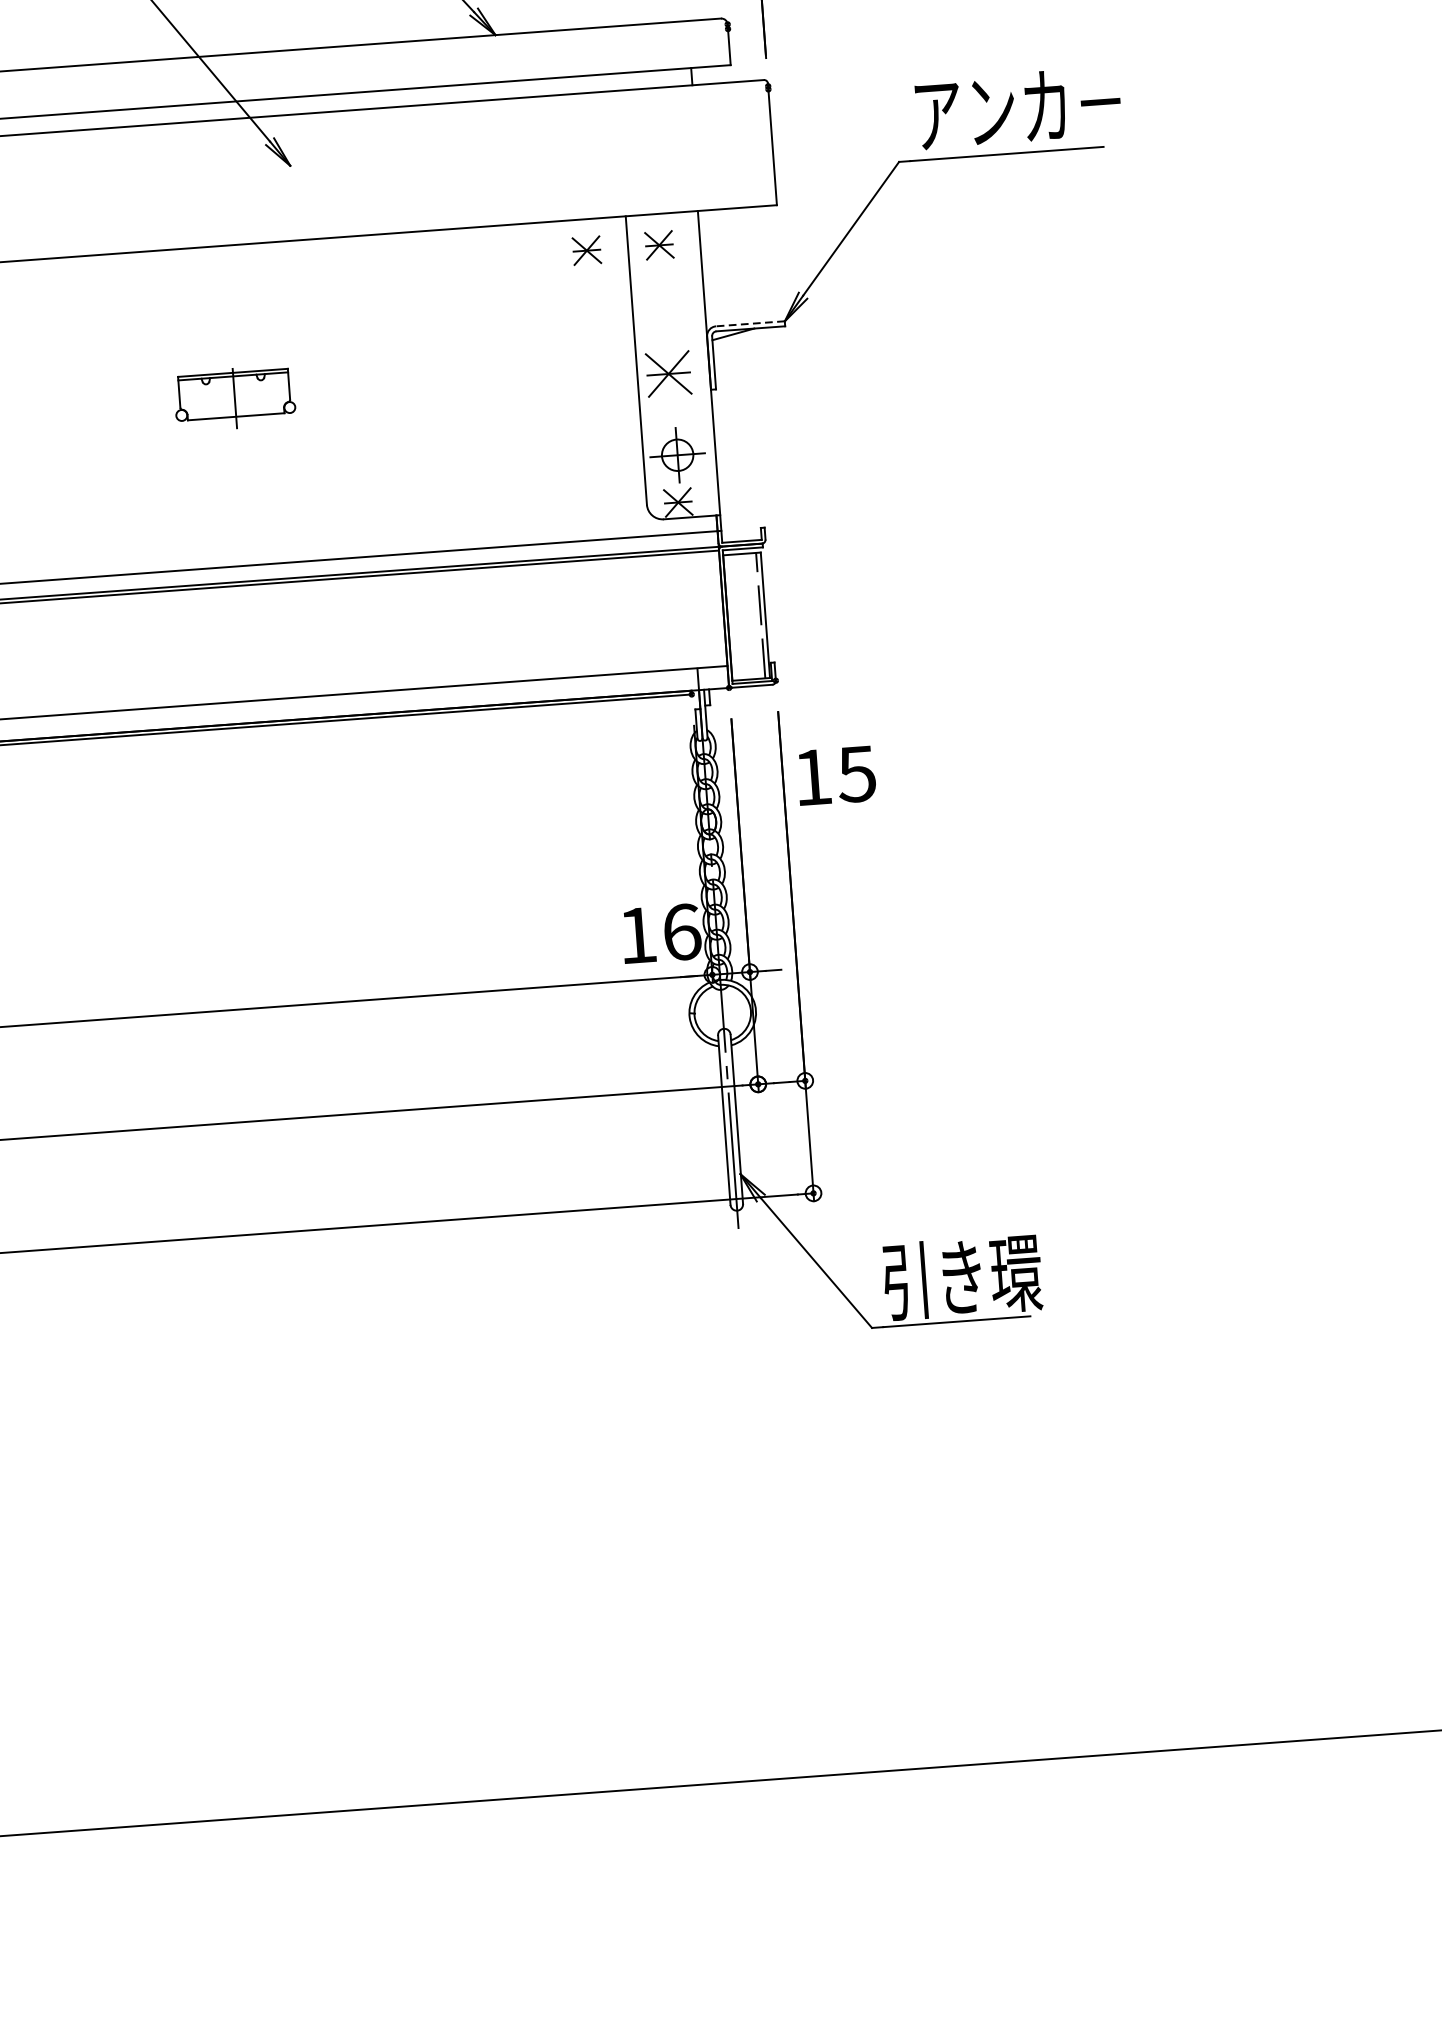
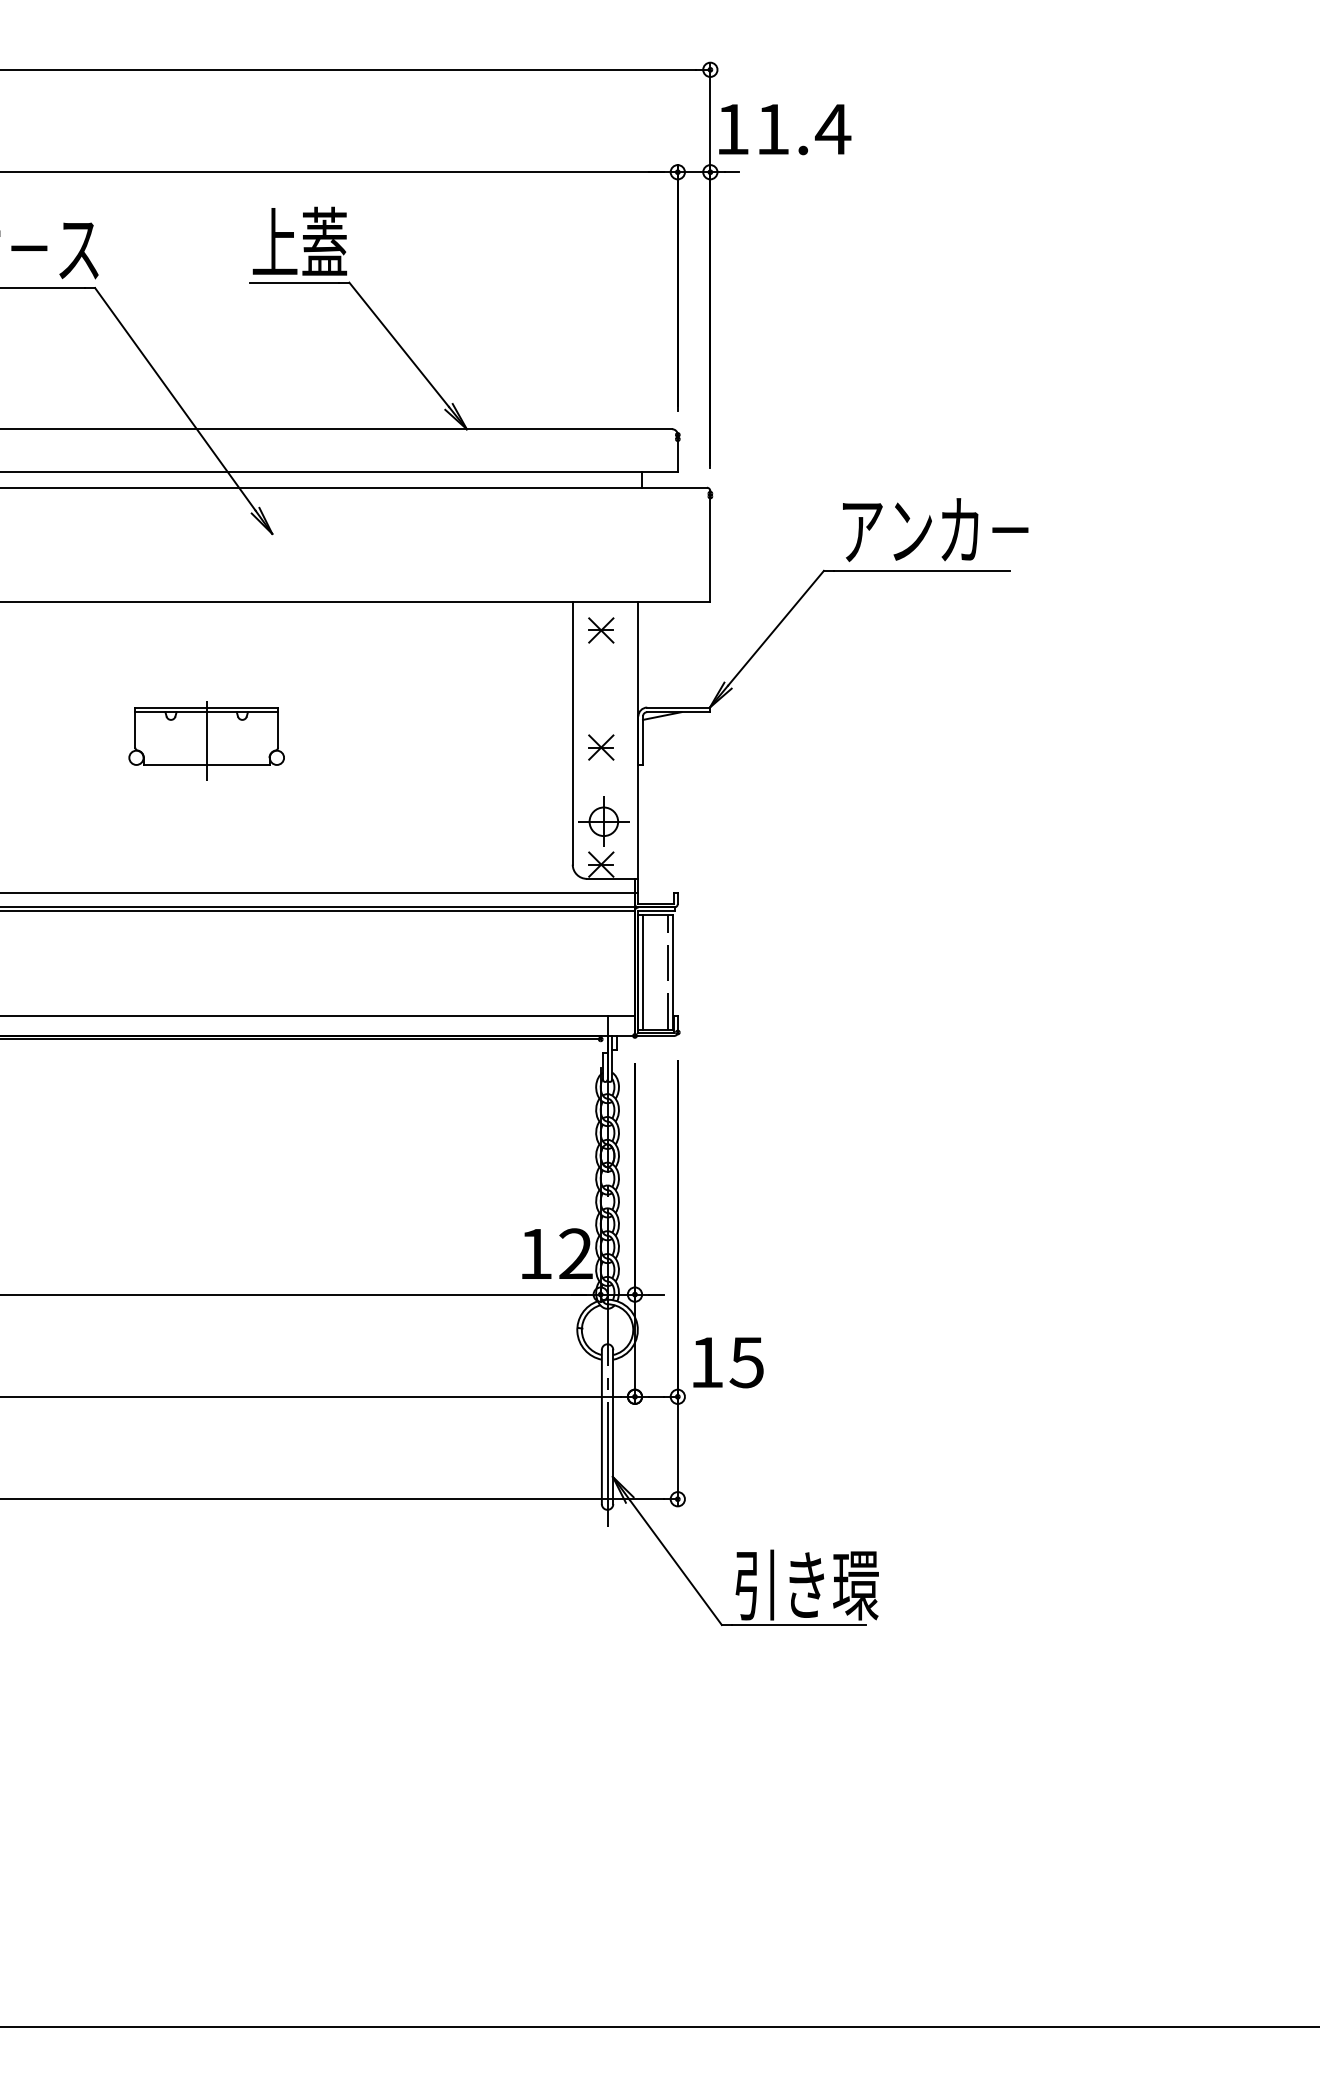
part: (587, 250) -> (535, 630), removed
line: (750, 323) -> (678, 707), dashed -> solid
part: (669, 373) -> (601, 747), size x0.62
part: (234, 398) -> (206, 740), size x1.43
line: (732, 617) -> (642, 972), added
text: (836, 775) -> (728, 1362), moved
text: (682, 931) -> (576, 1253), 16 -> 12

